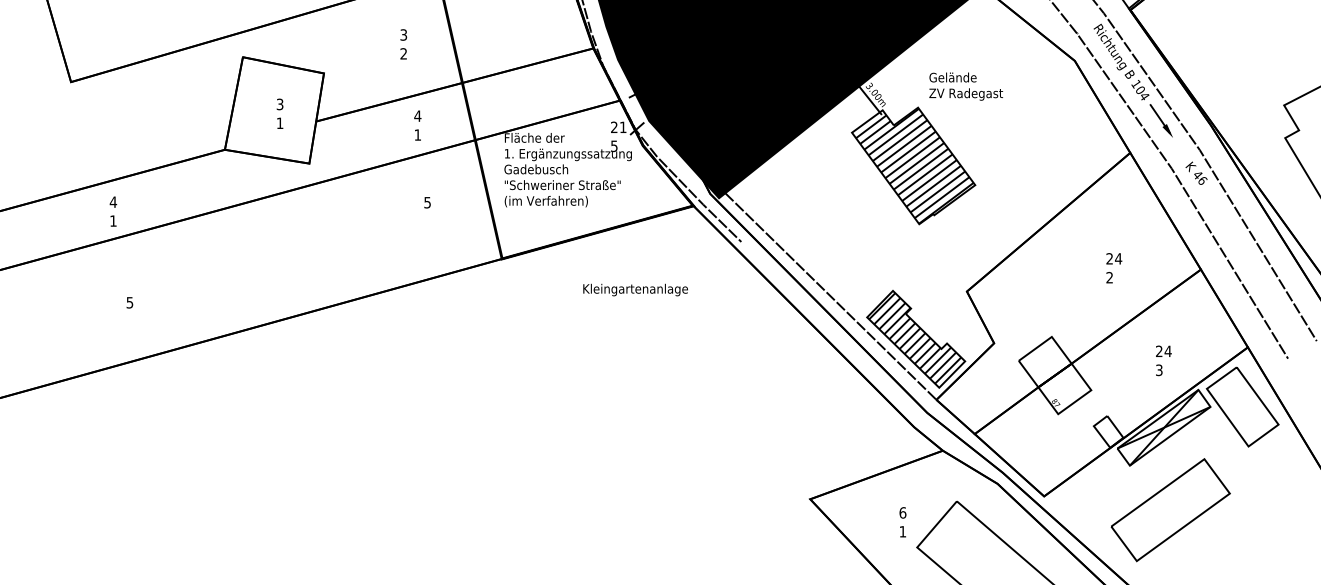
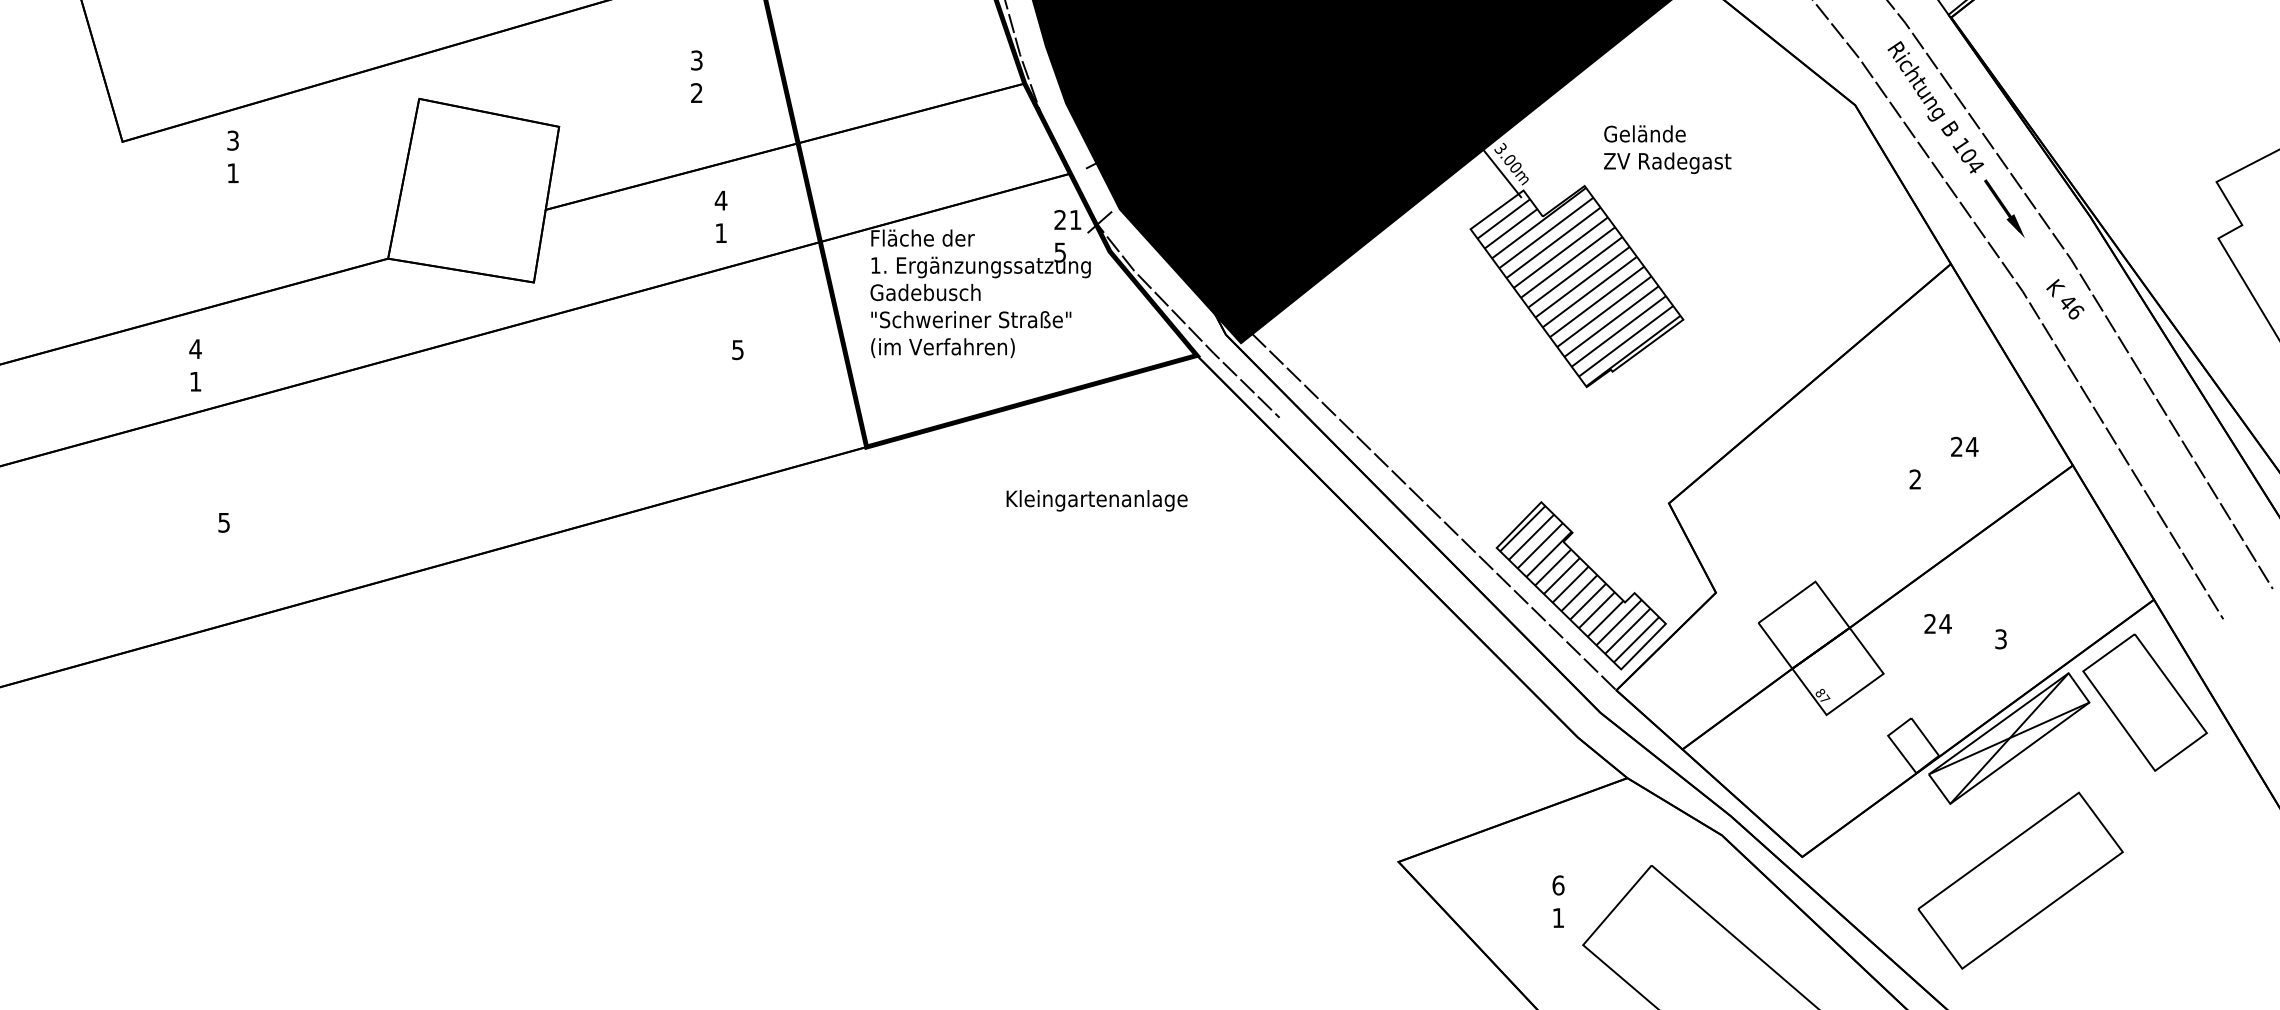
text: (279, 113) -> (232, 156), moved
text: (1114, 258) -> (1965, 446), moved
text: (1163, 350) -> (1937, 622), moved

